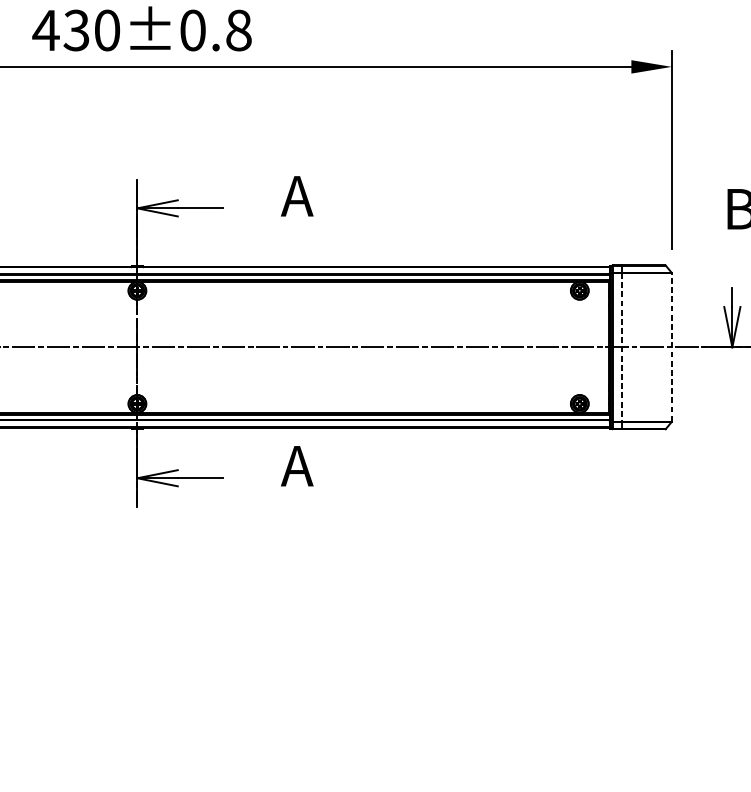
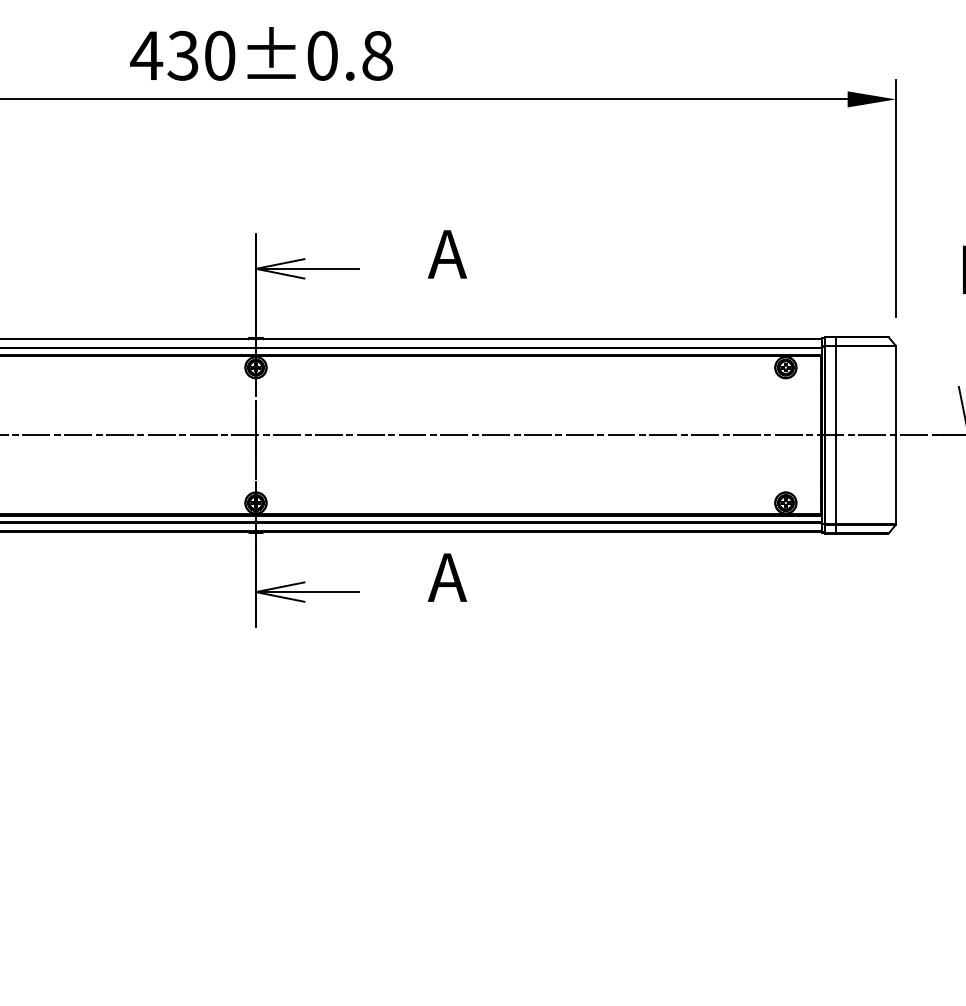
line: (622, 347) -> (836, 435), dashed -> solid
line: (672, 347) -> (896, 435), dashed -> solid

